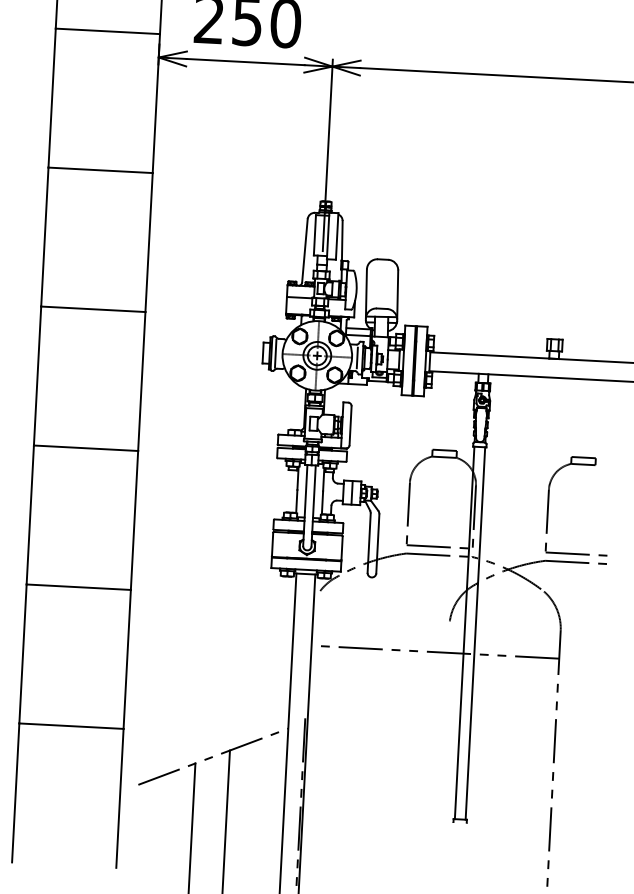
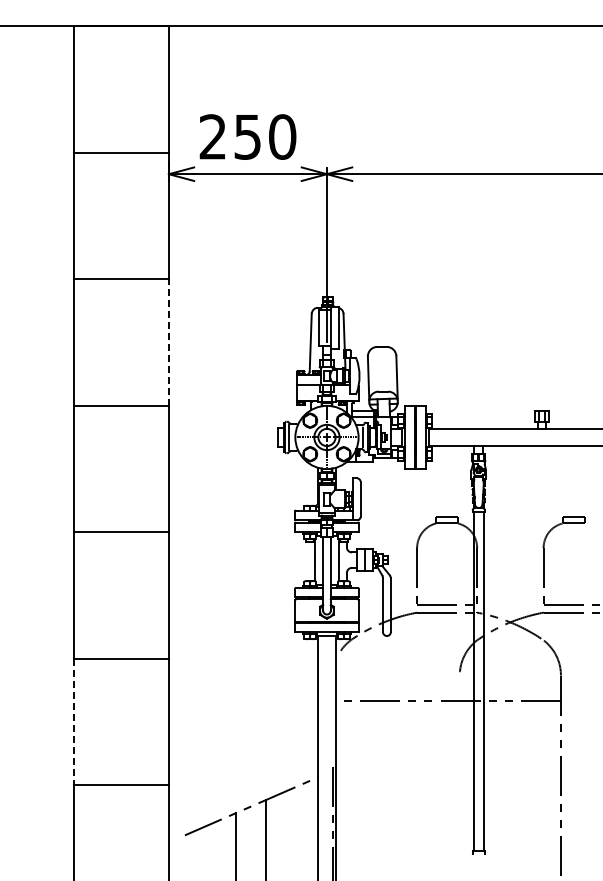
line: (148, 242) -> (168, 342), solid -> dashed
line: (23, 654) -> (74, 722), solid -> dashed

